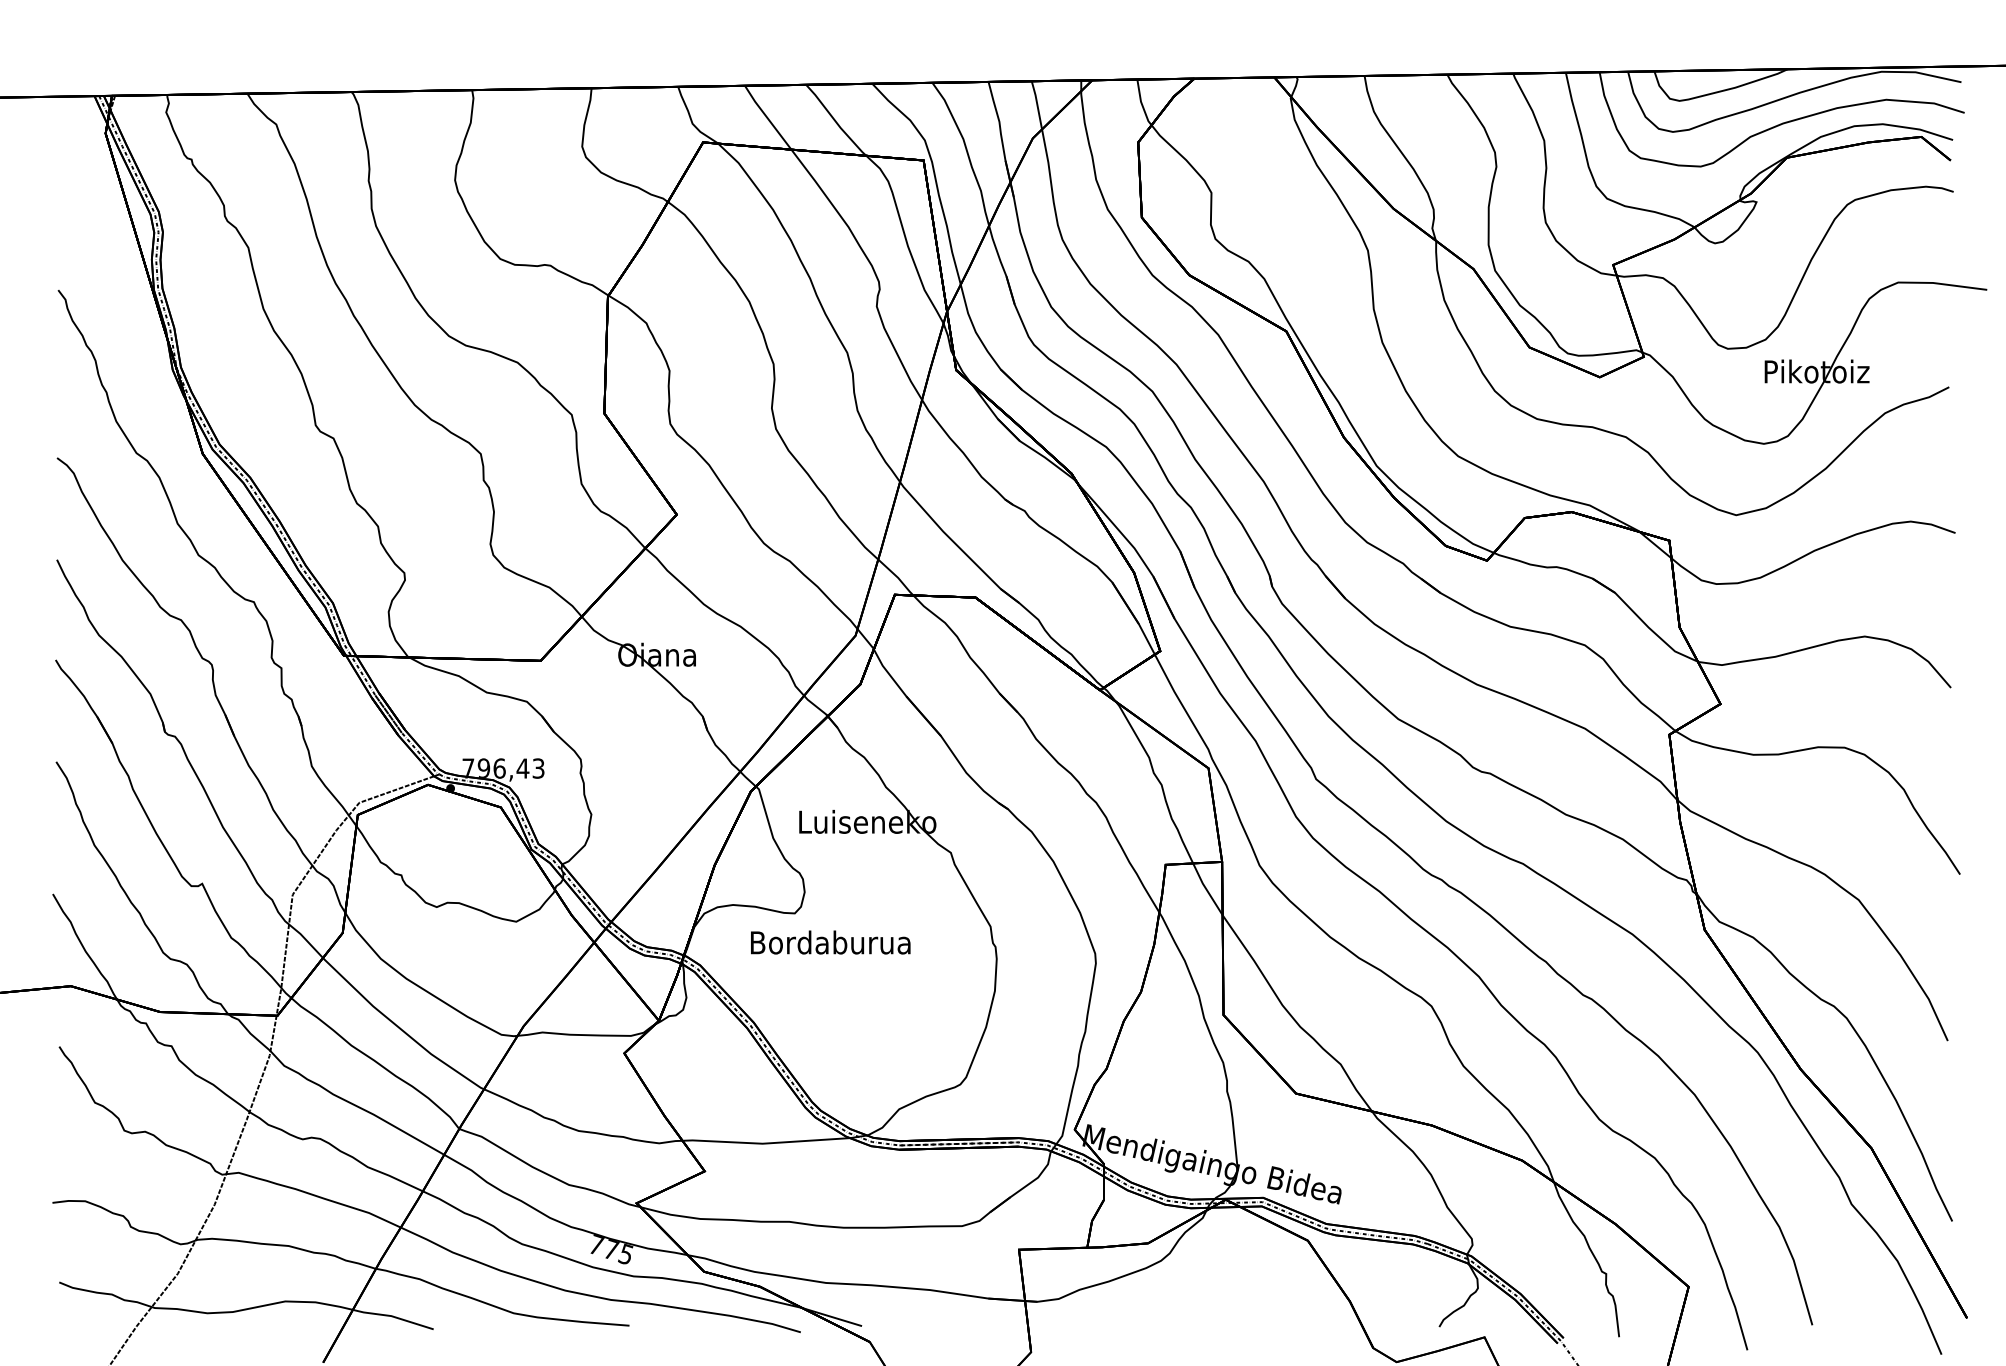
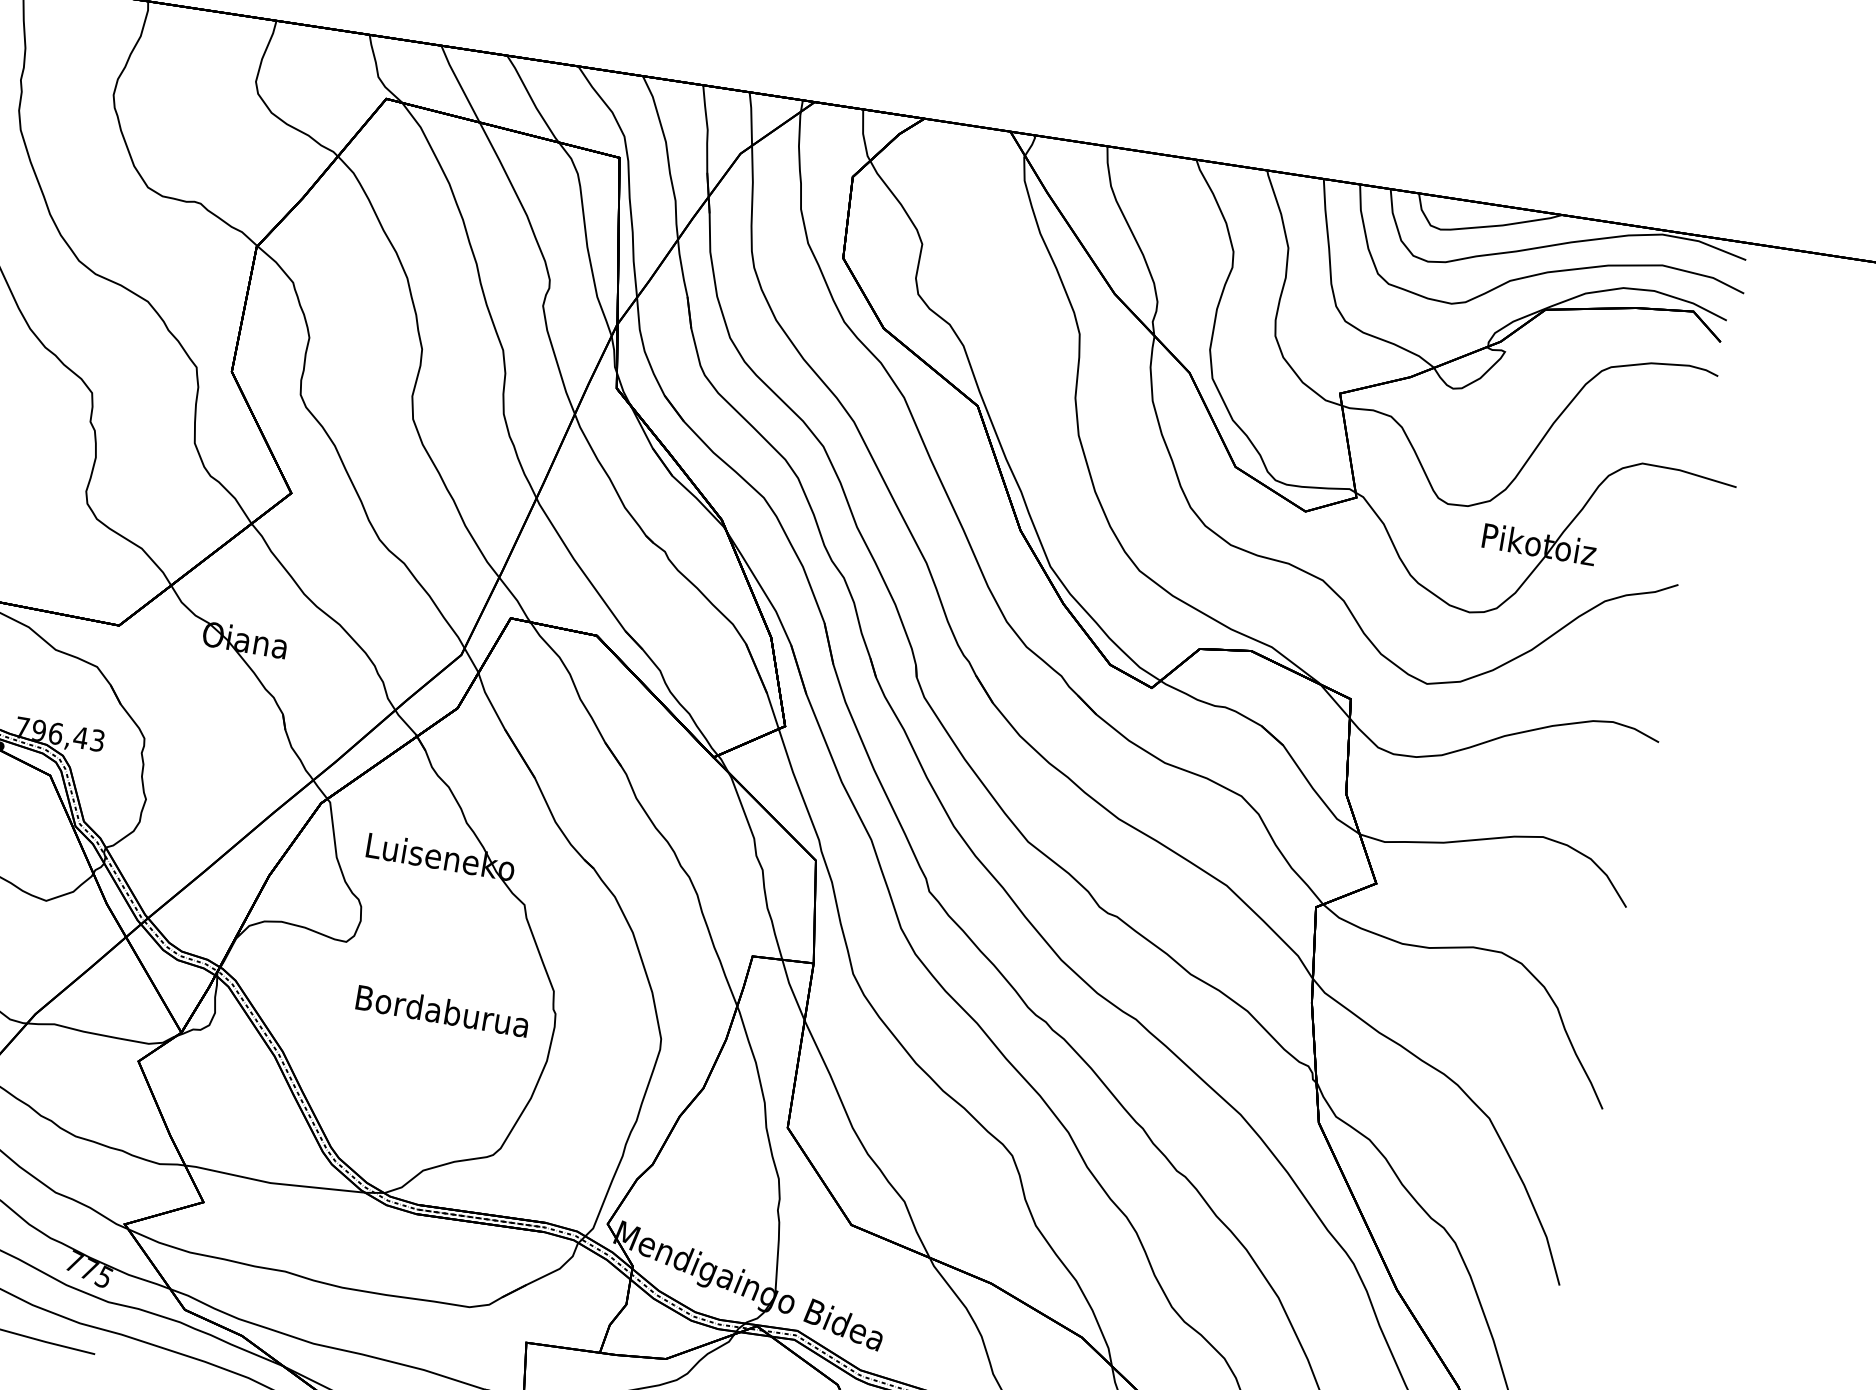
text: (830, 942) -> (442, 1010), moved

